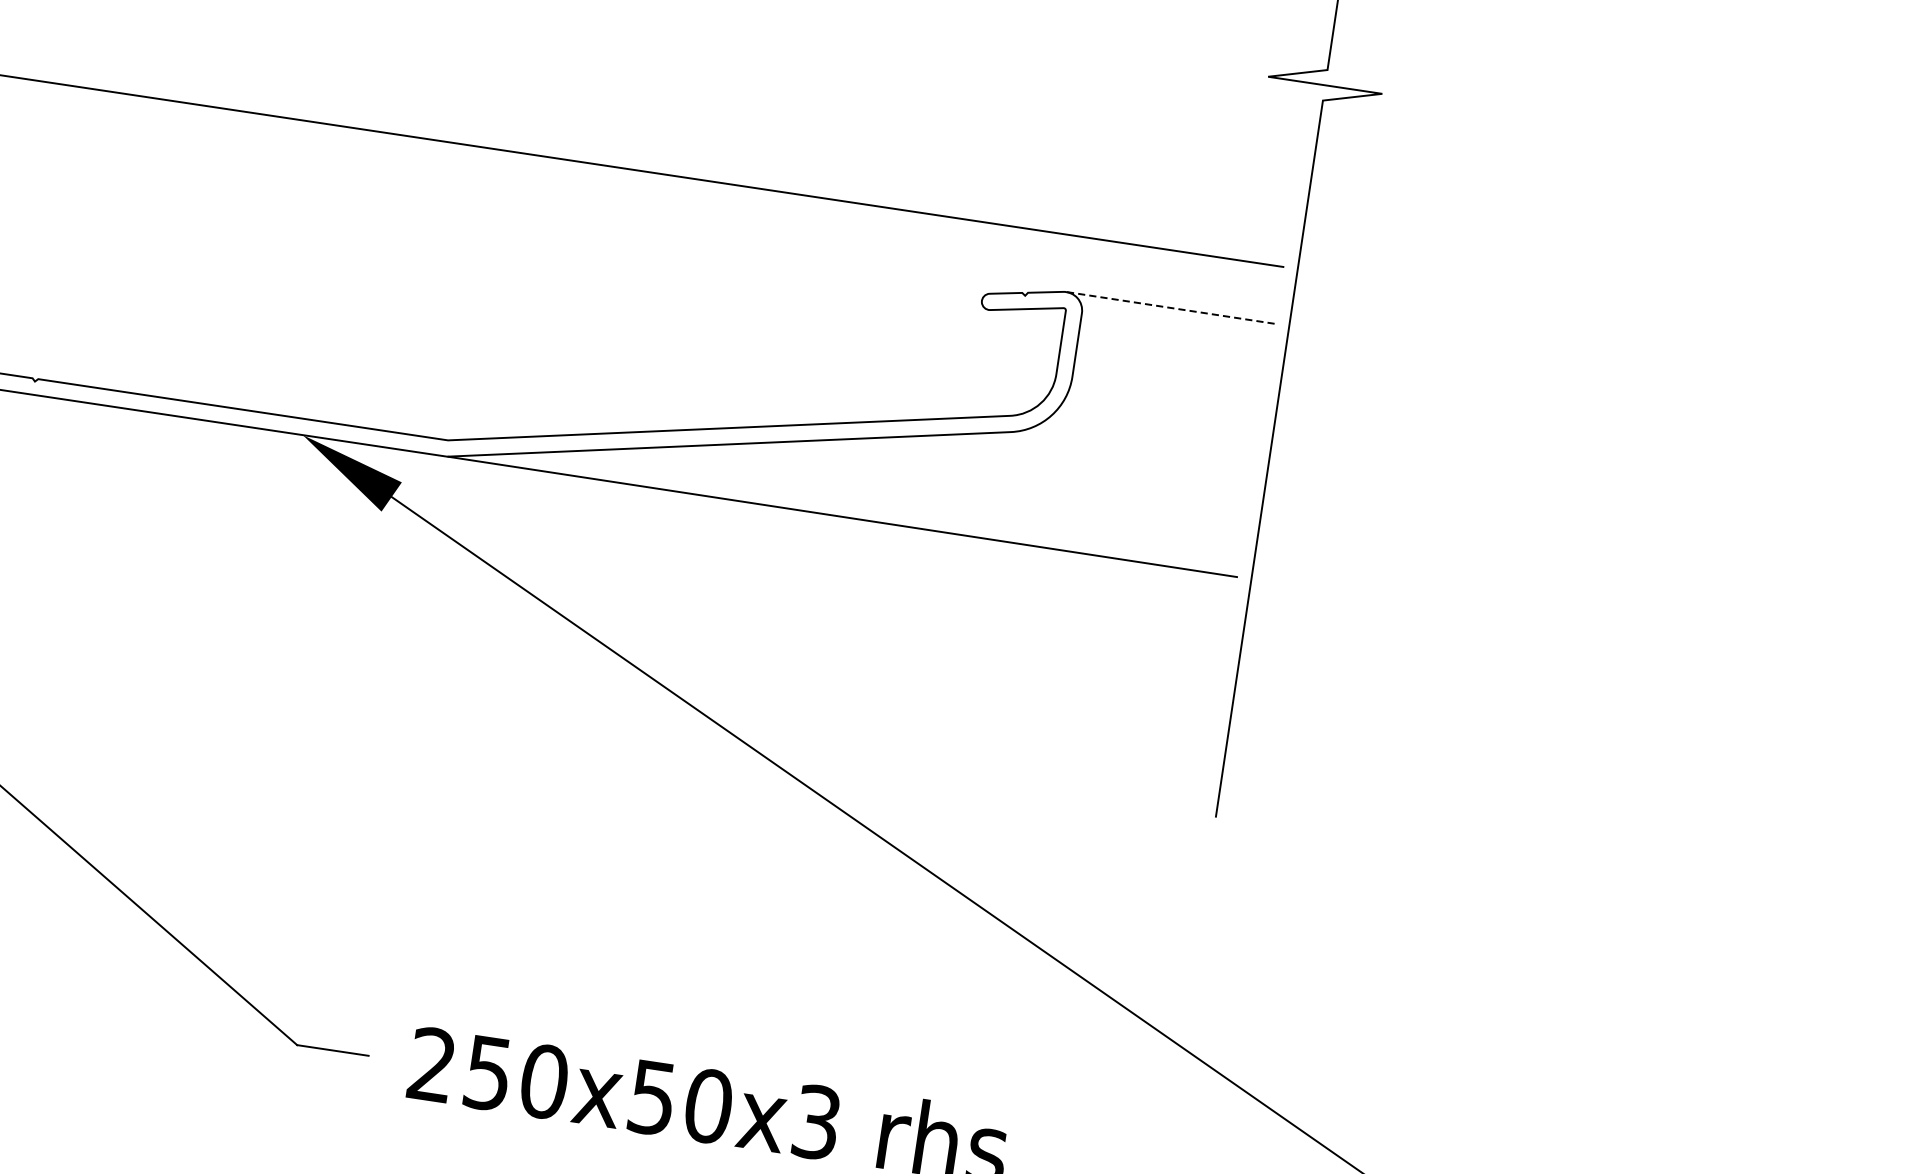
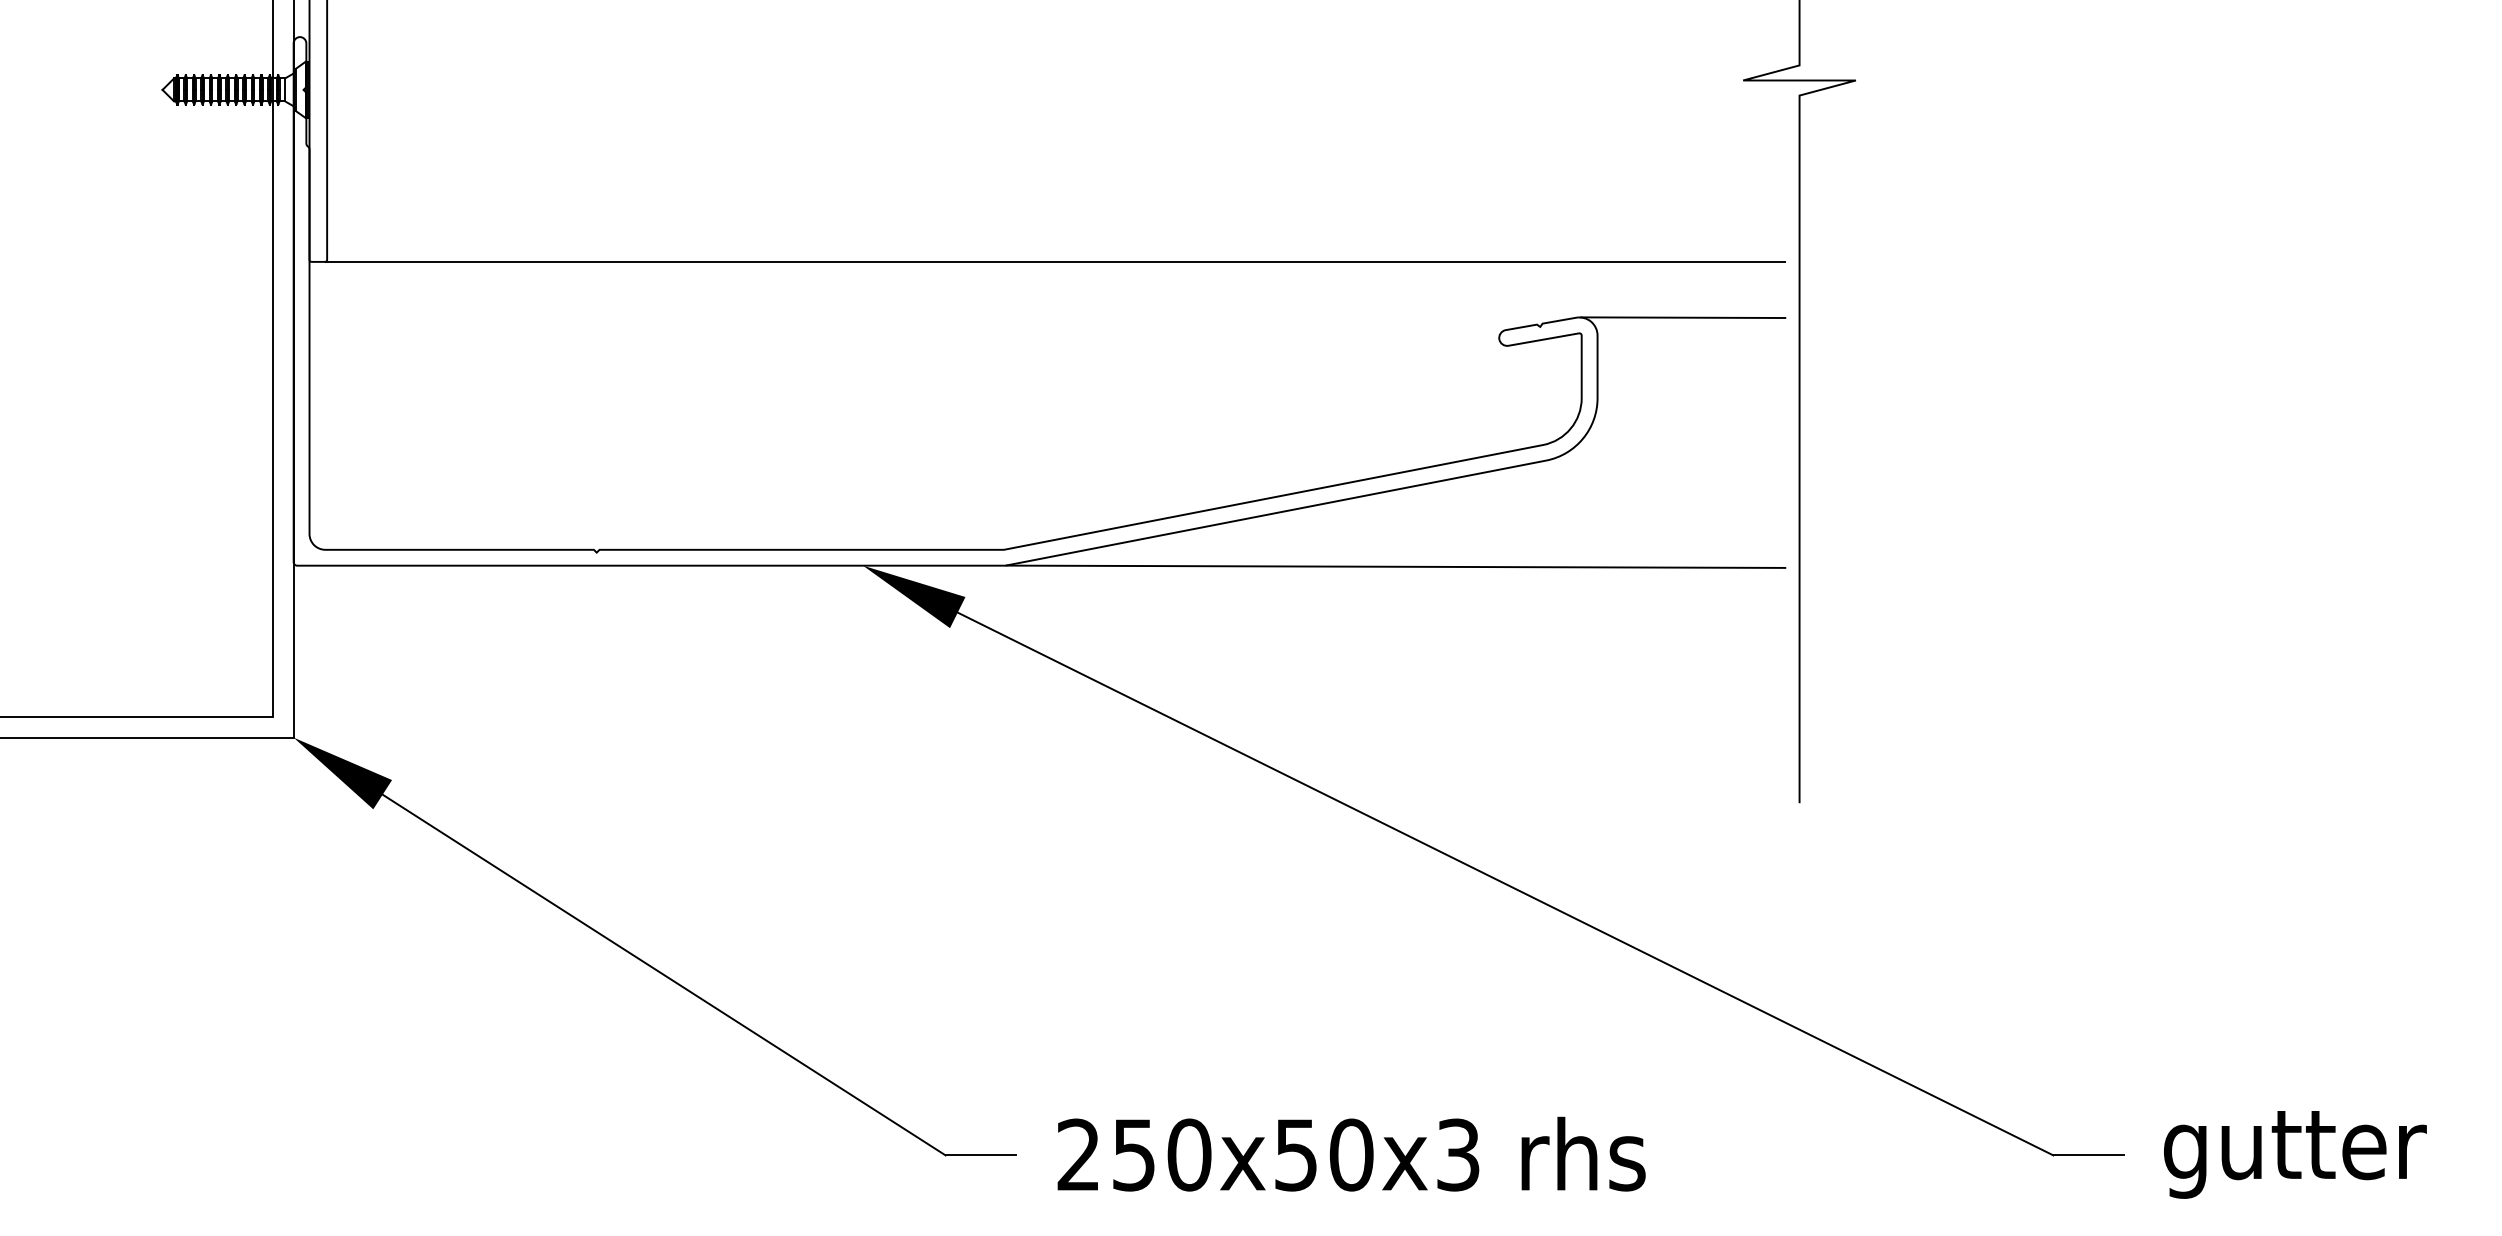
line: (1171, 307) -> (1683, 317), dashed -> solid

